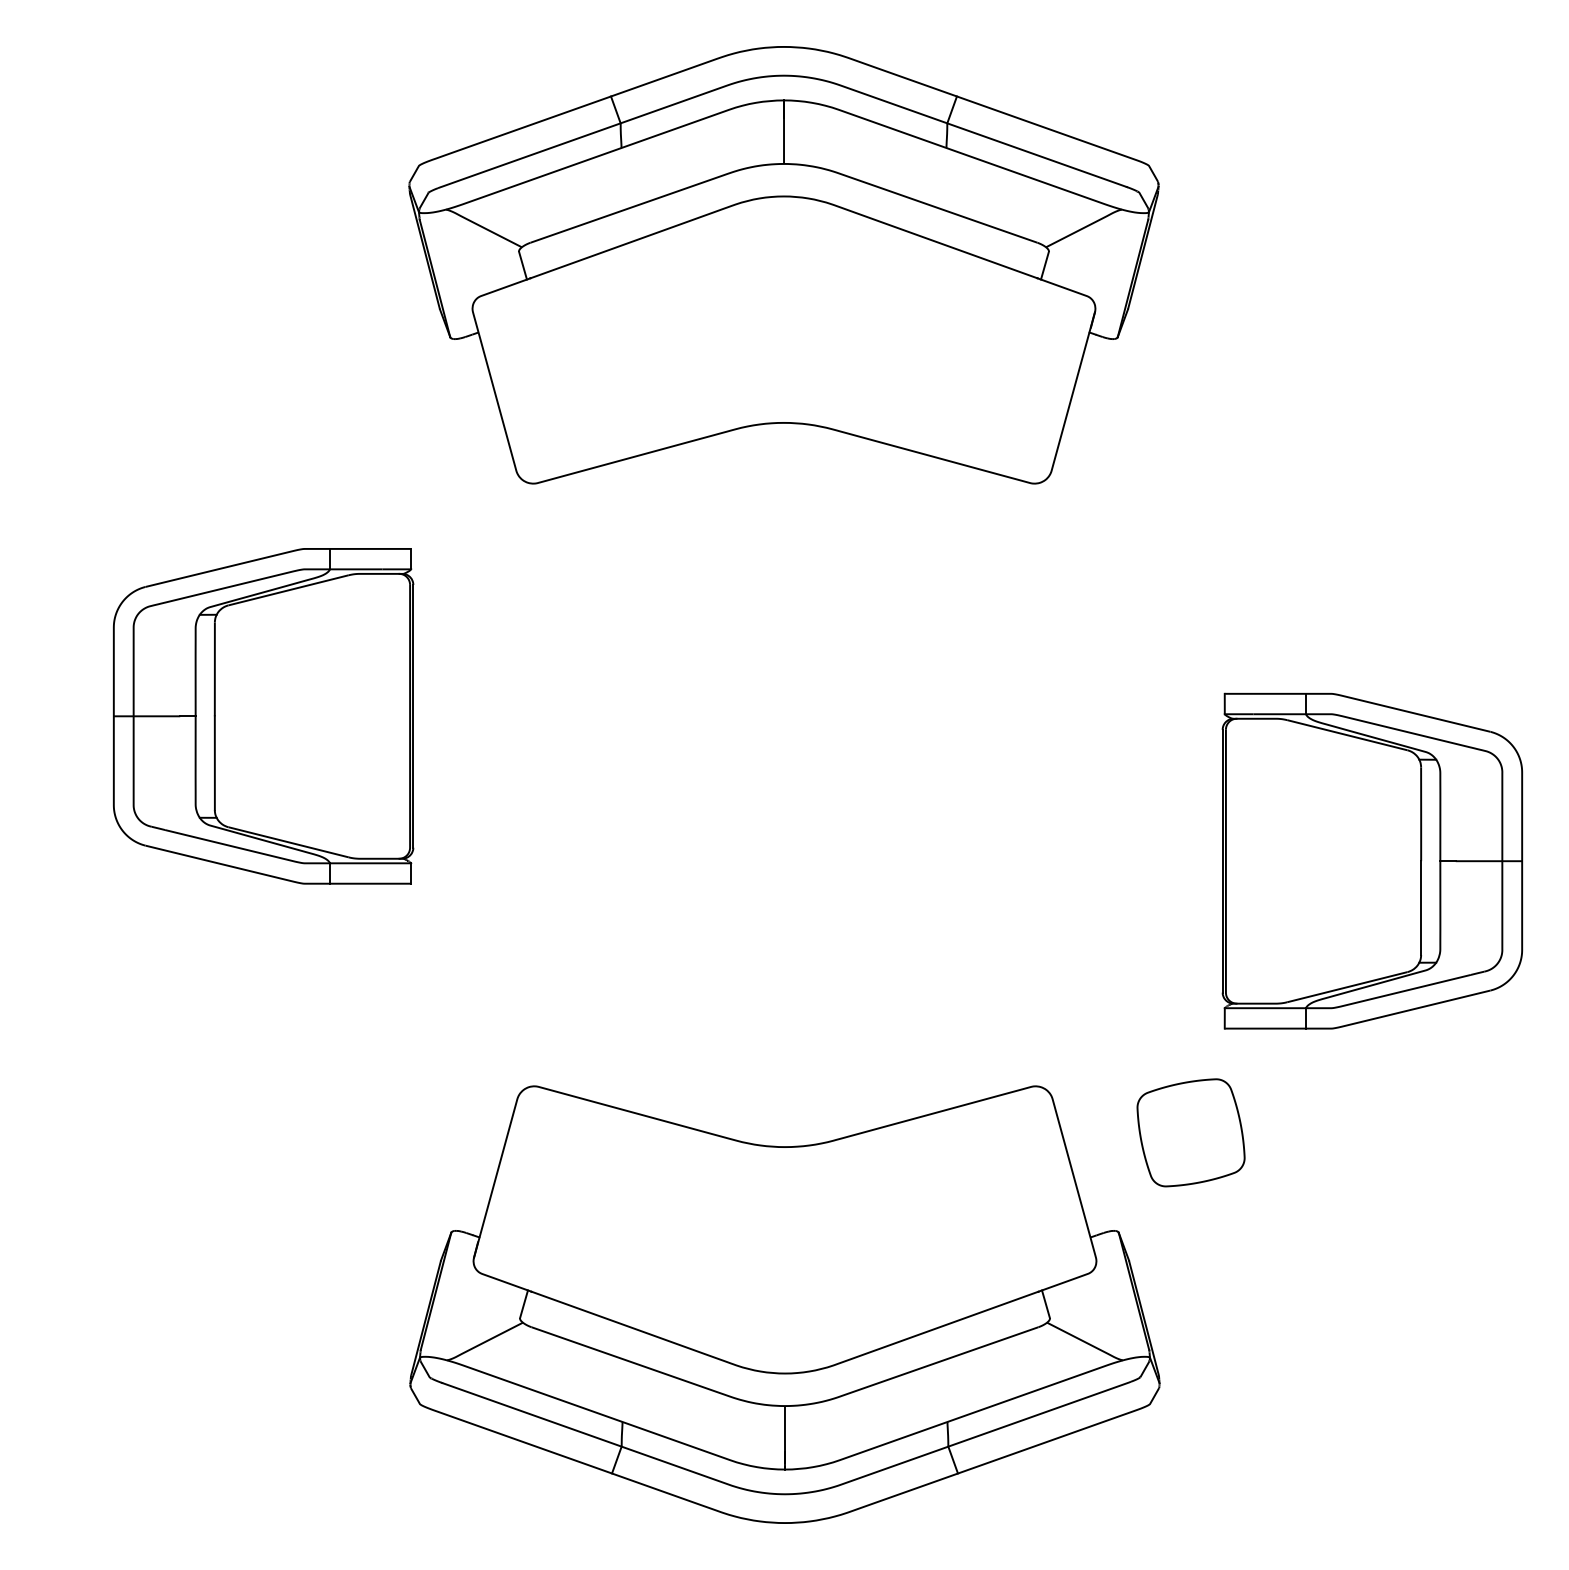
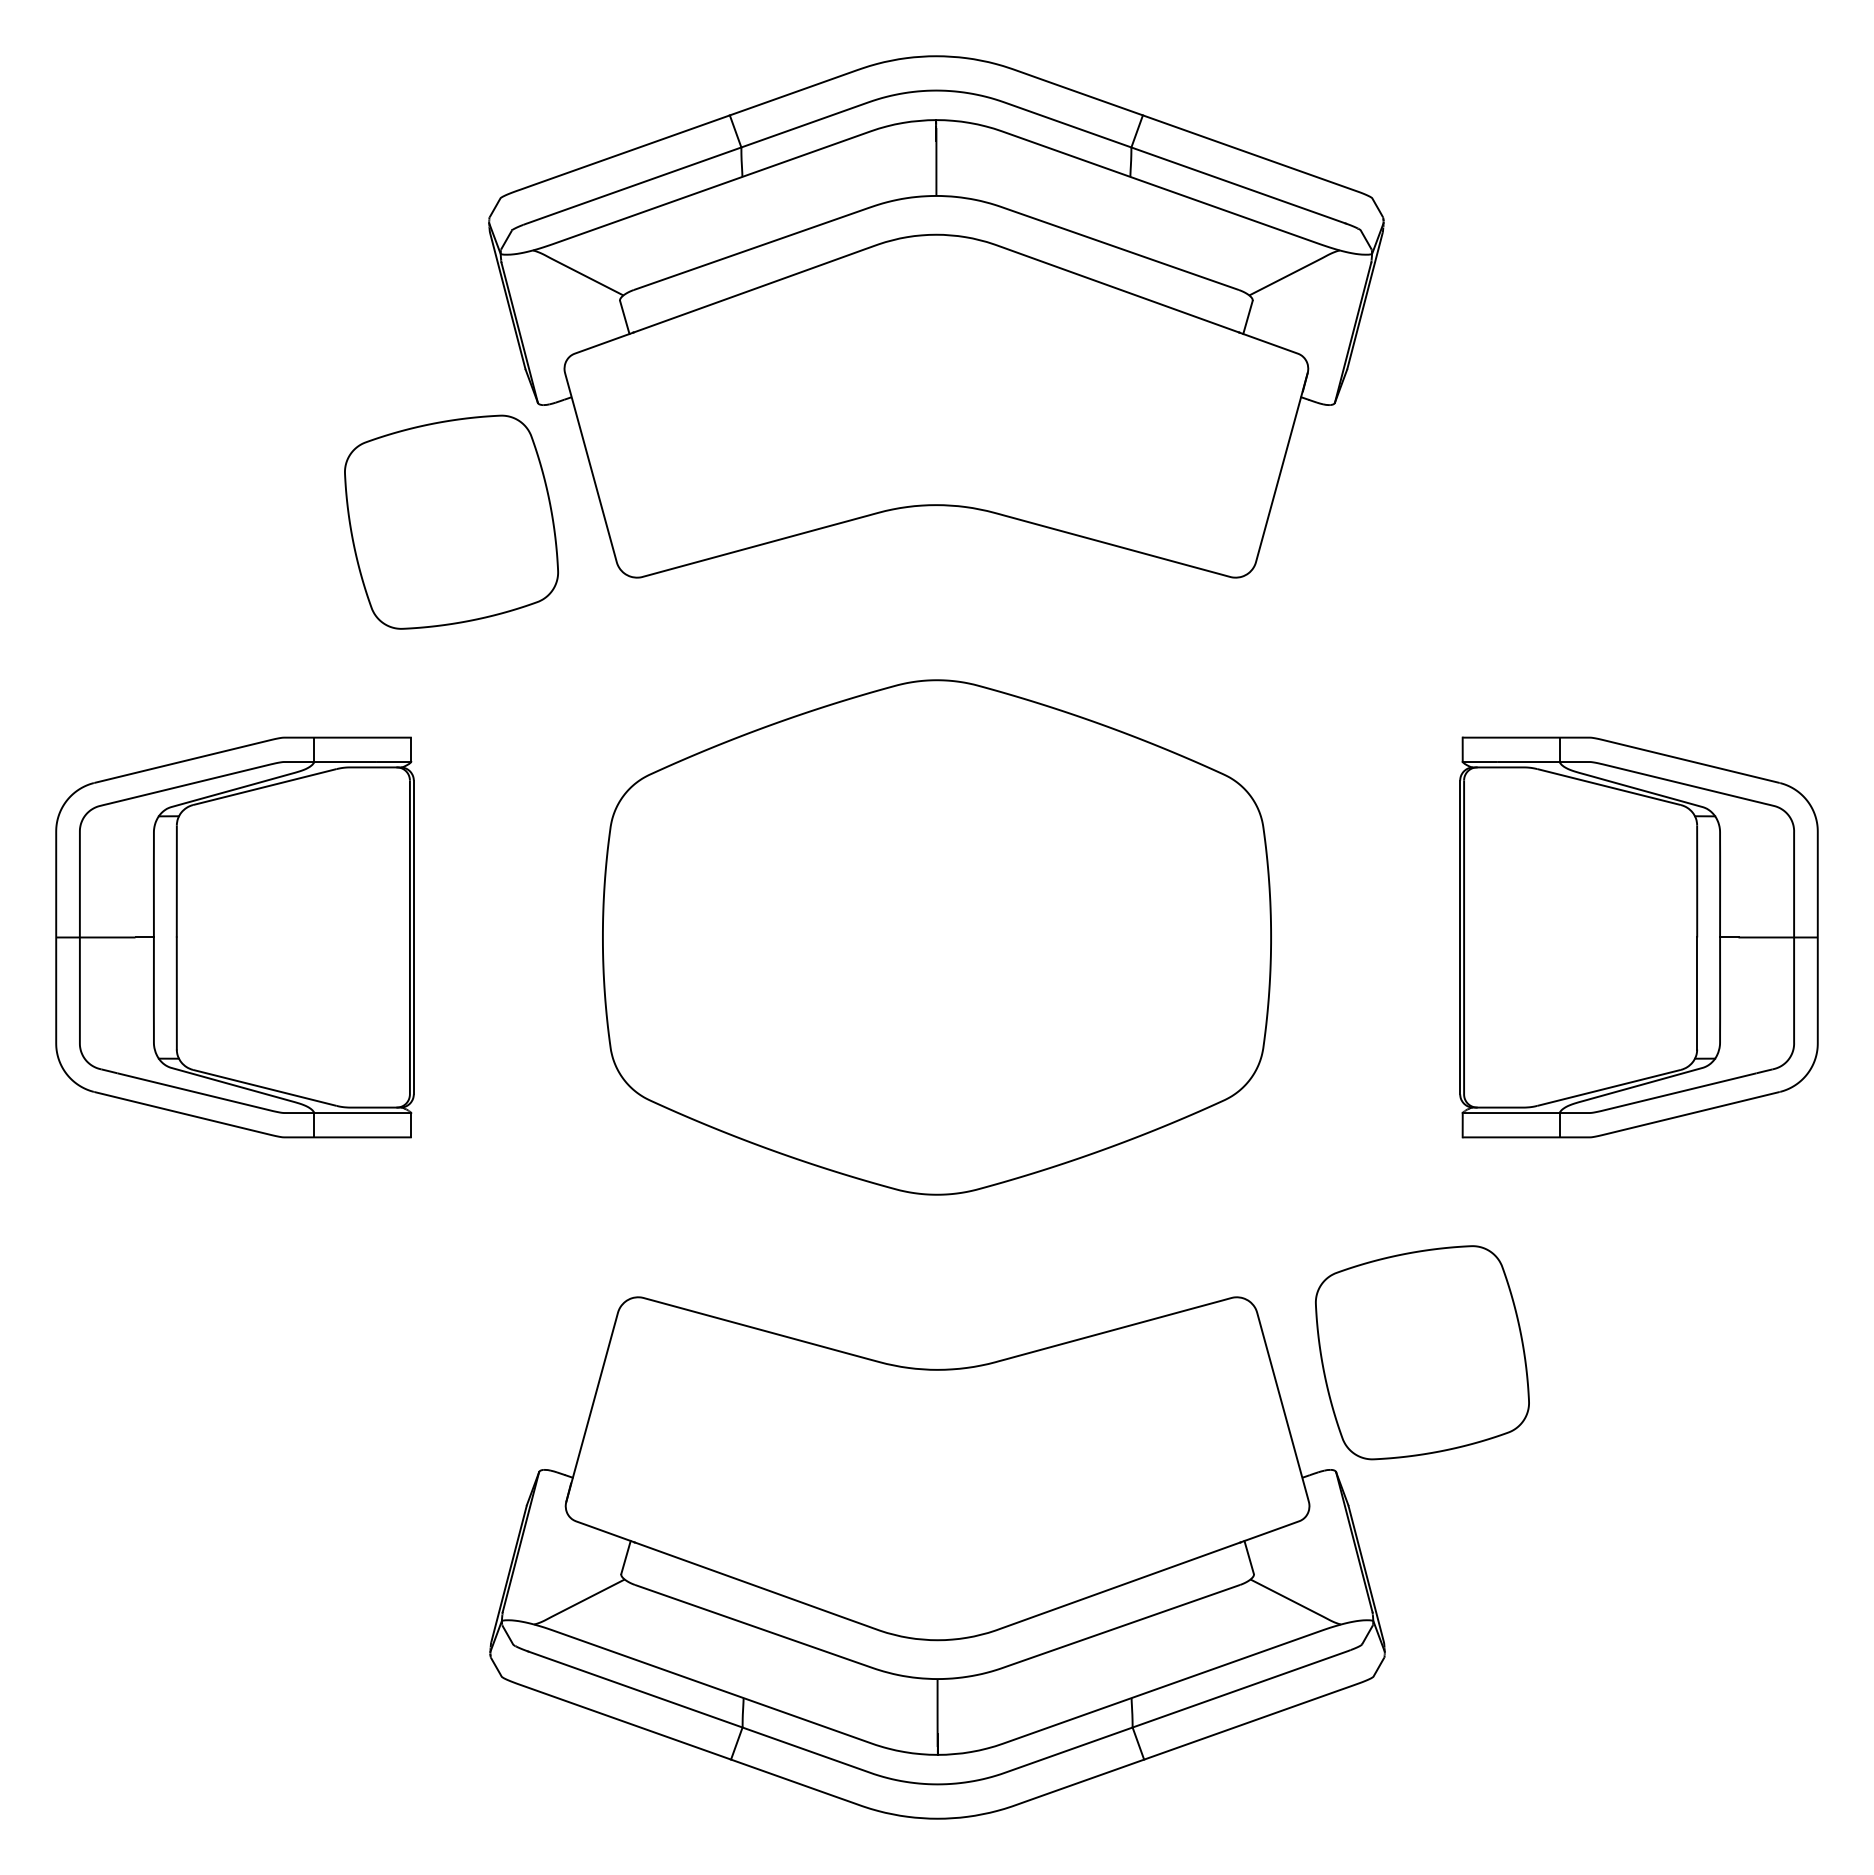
part: (377, 436) -> (451, 521), added
part: (263, 716) -> (234, 937), moved
part: (784, 785) -> (936, 937), added
part: (1372, 861) -> (1638, 937), moved
part: (1191, 1132) -> (1422, 1352), size x1.67

